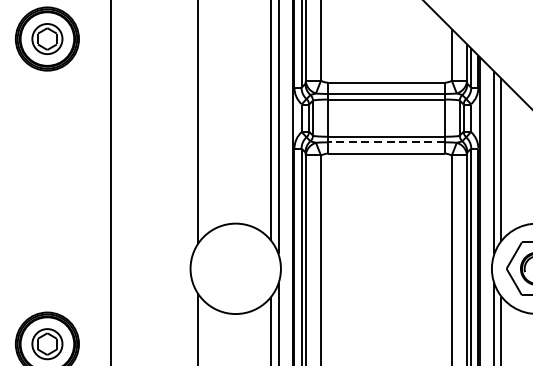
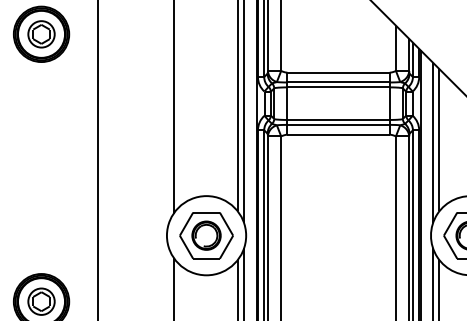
line: (386, 141) -> (338, 124), dashed -> solid
part: (235, 268) -> (206, 235), added

